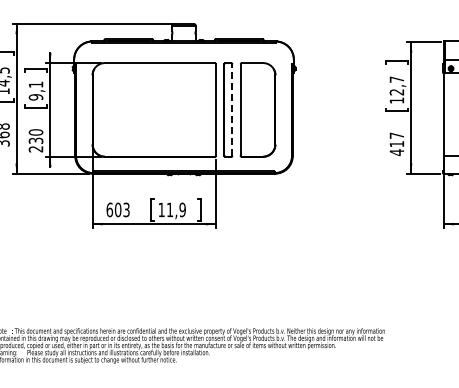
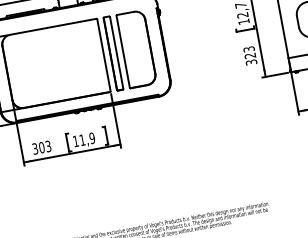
line: (232, 109) -> (116, 52), dashed -> solid
text: (396, 144) -> (249, 56), 417 -> 323
text: (109, 209) -> (35, 148), 603 -> 303

